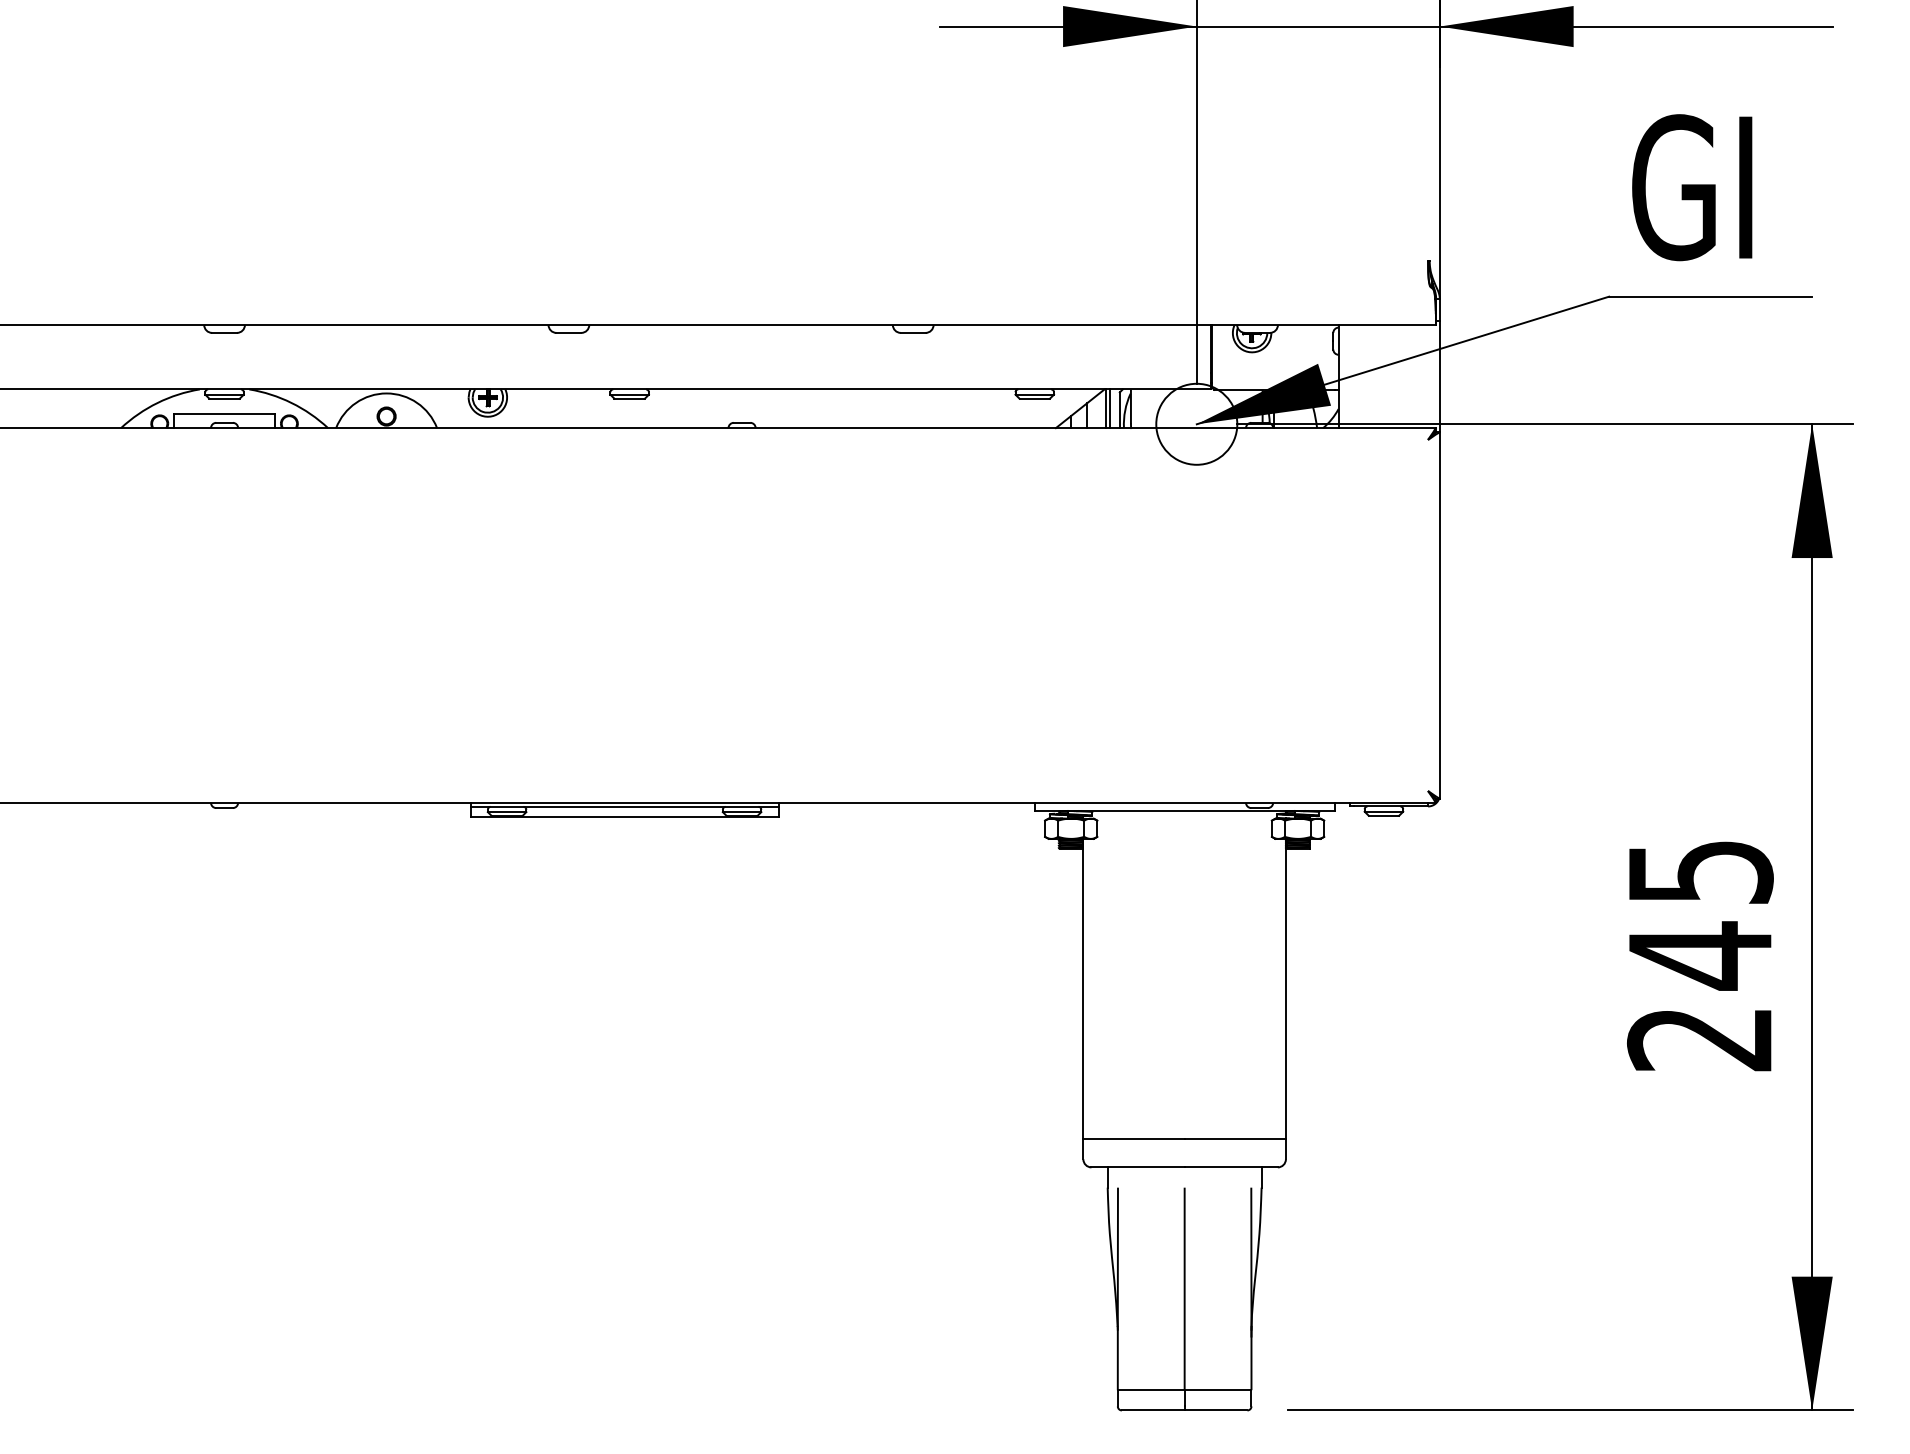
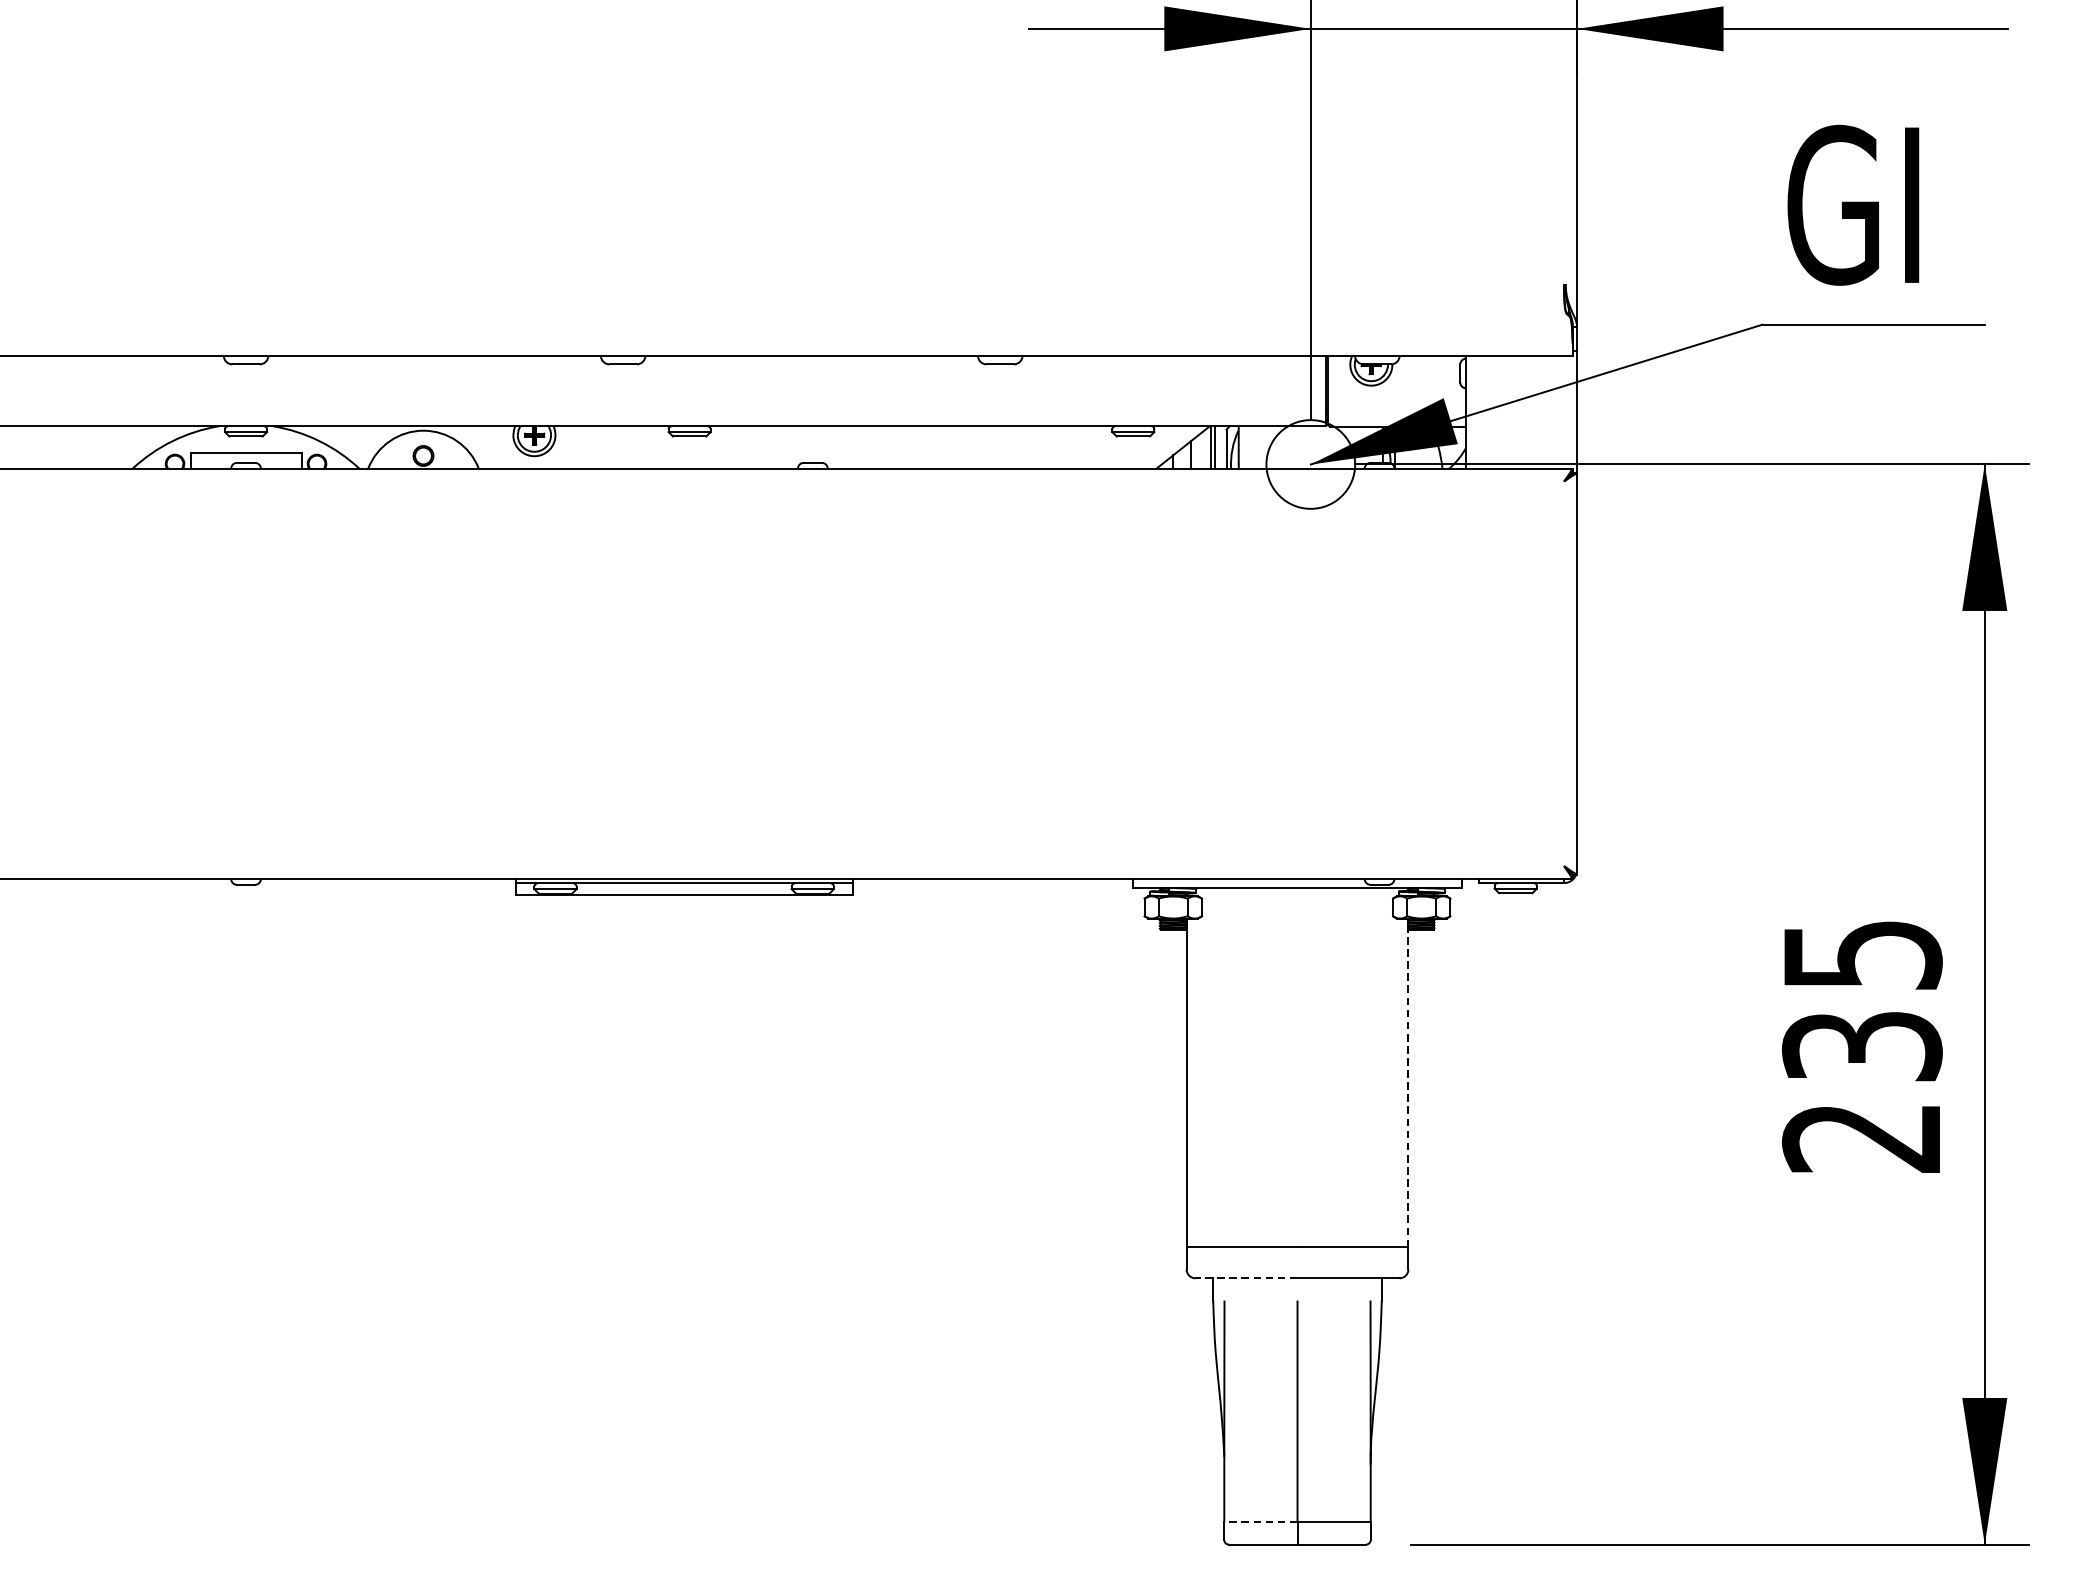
text: (1700, 955) -> (1862, 1046), 245 -> 235
line: (1285, 993) -> (1407, 1087), solid -> dashed
line: (1138, 1167) -> (1246, 1278), solid -> dashed
line: (1150, 1390) -> (1260, 1522), solid -> dashed

